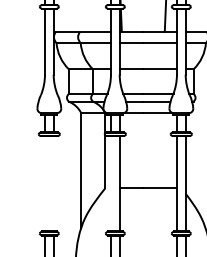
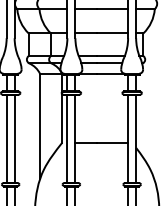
line: (45, 183) -> (7, 138), added
line: (53, 183) -> (14, 138), added
line: (110, 183) -> (66, 138), added

